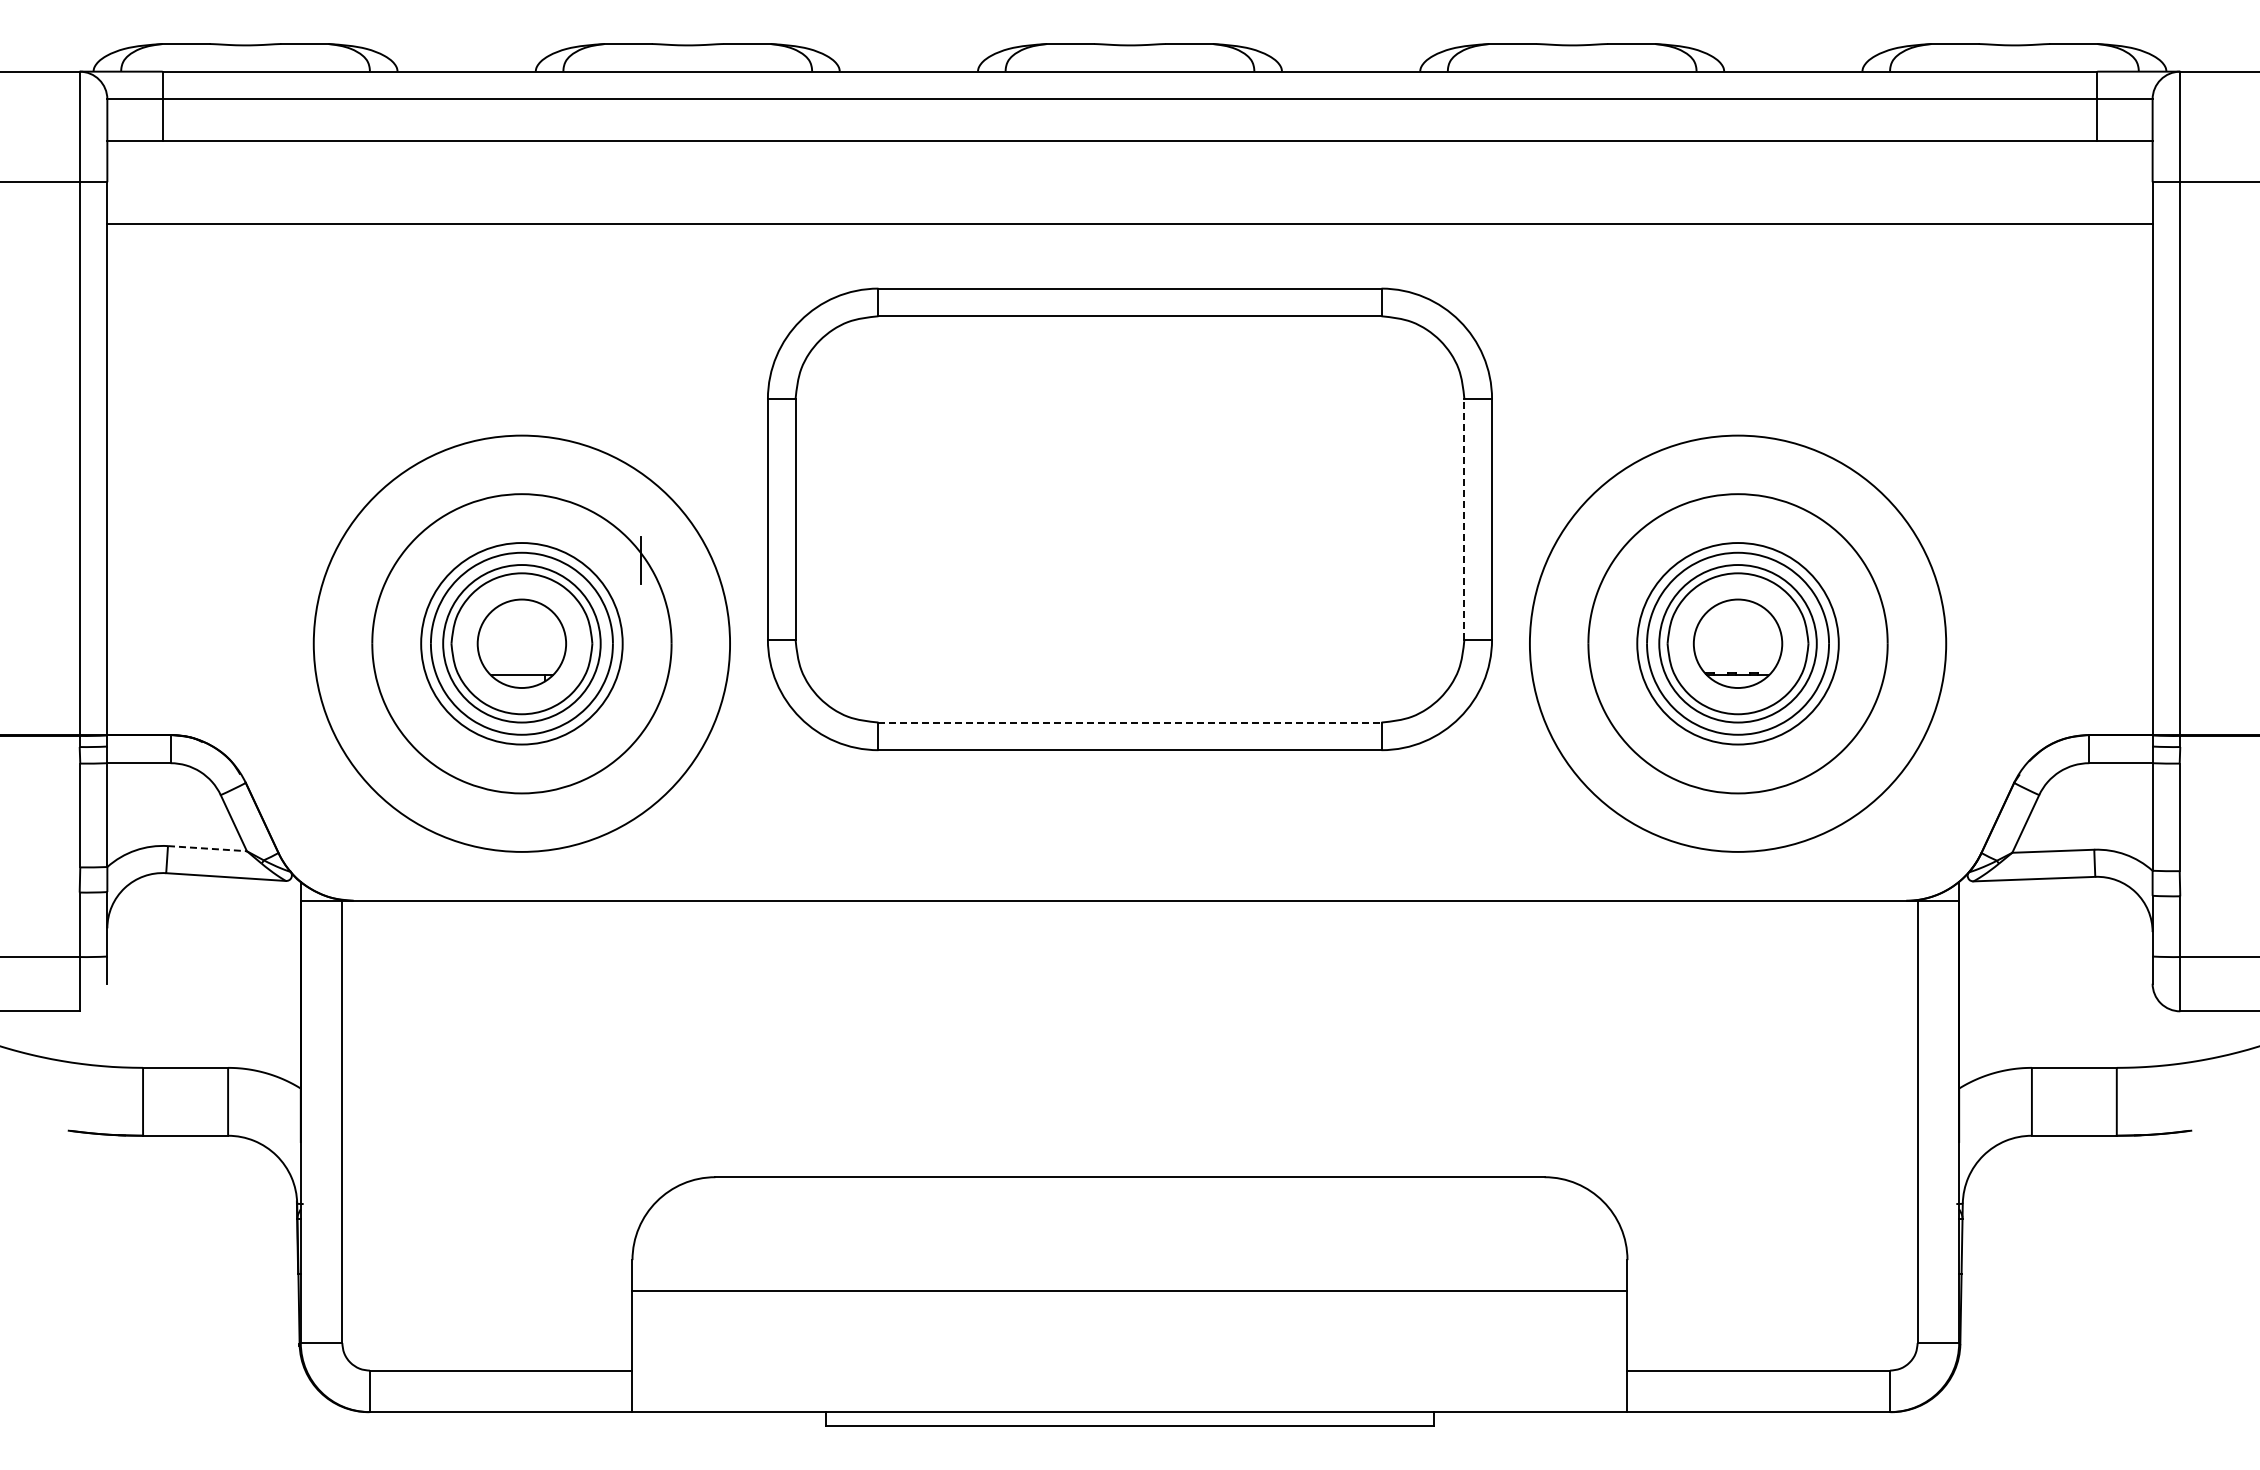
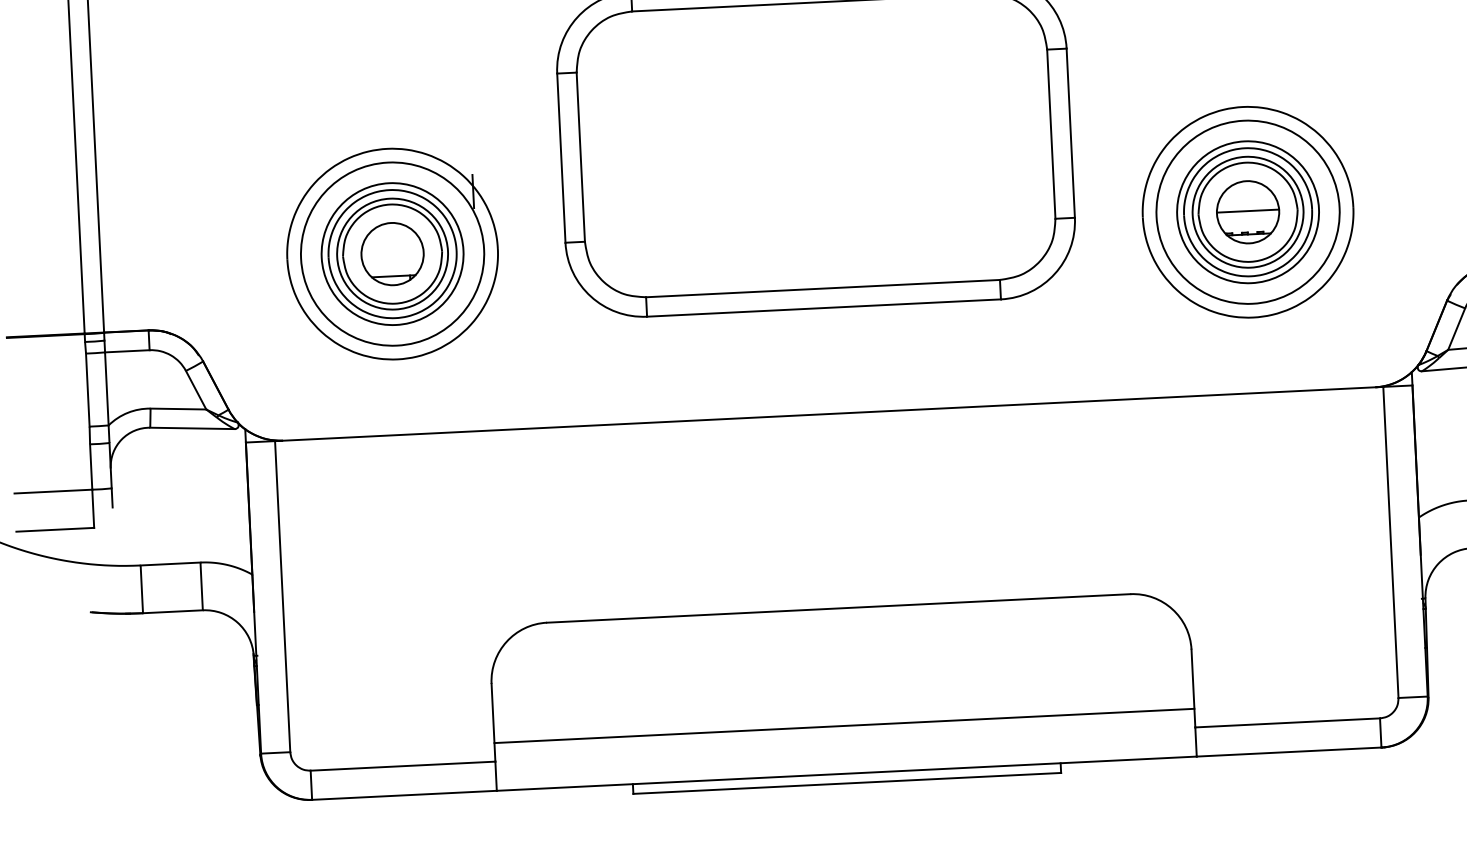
line: (1464, 518) -> (1051, 133), dashed -> solid
line: (1737, 642) -> (1247, 211), added
circle: (521, 643) -> (392, 253), size x0.62
circle: (1737, 643) -> (1247, 212), size x0.62
line: (1129, 722) -> (822, 288), dashed -> solid
line: (207, 848) -> (178, 408), dashed -> solid
line: (1129, 1291) -> (844, 726), moved

